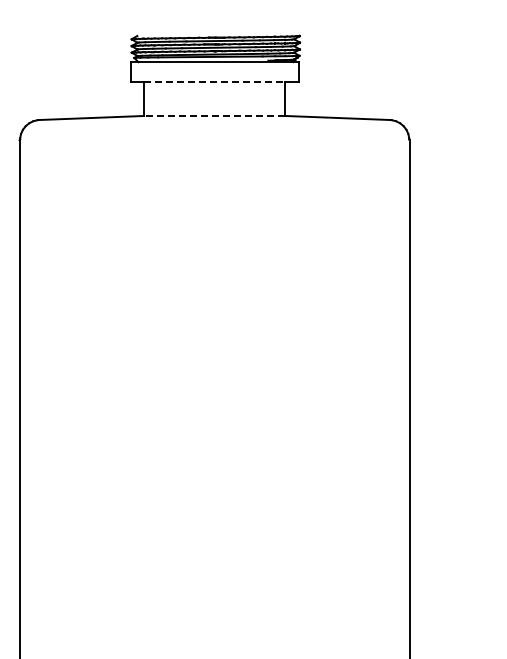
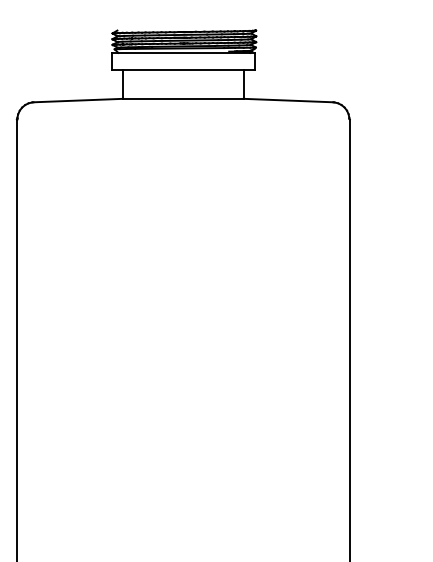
line: (214, 82) -> (183, 70), dashed -> solid
line: (214, 115) -> (183, 98), dashed -> solid

